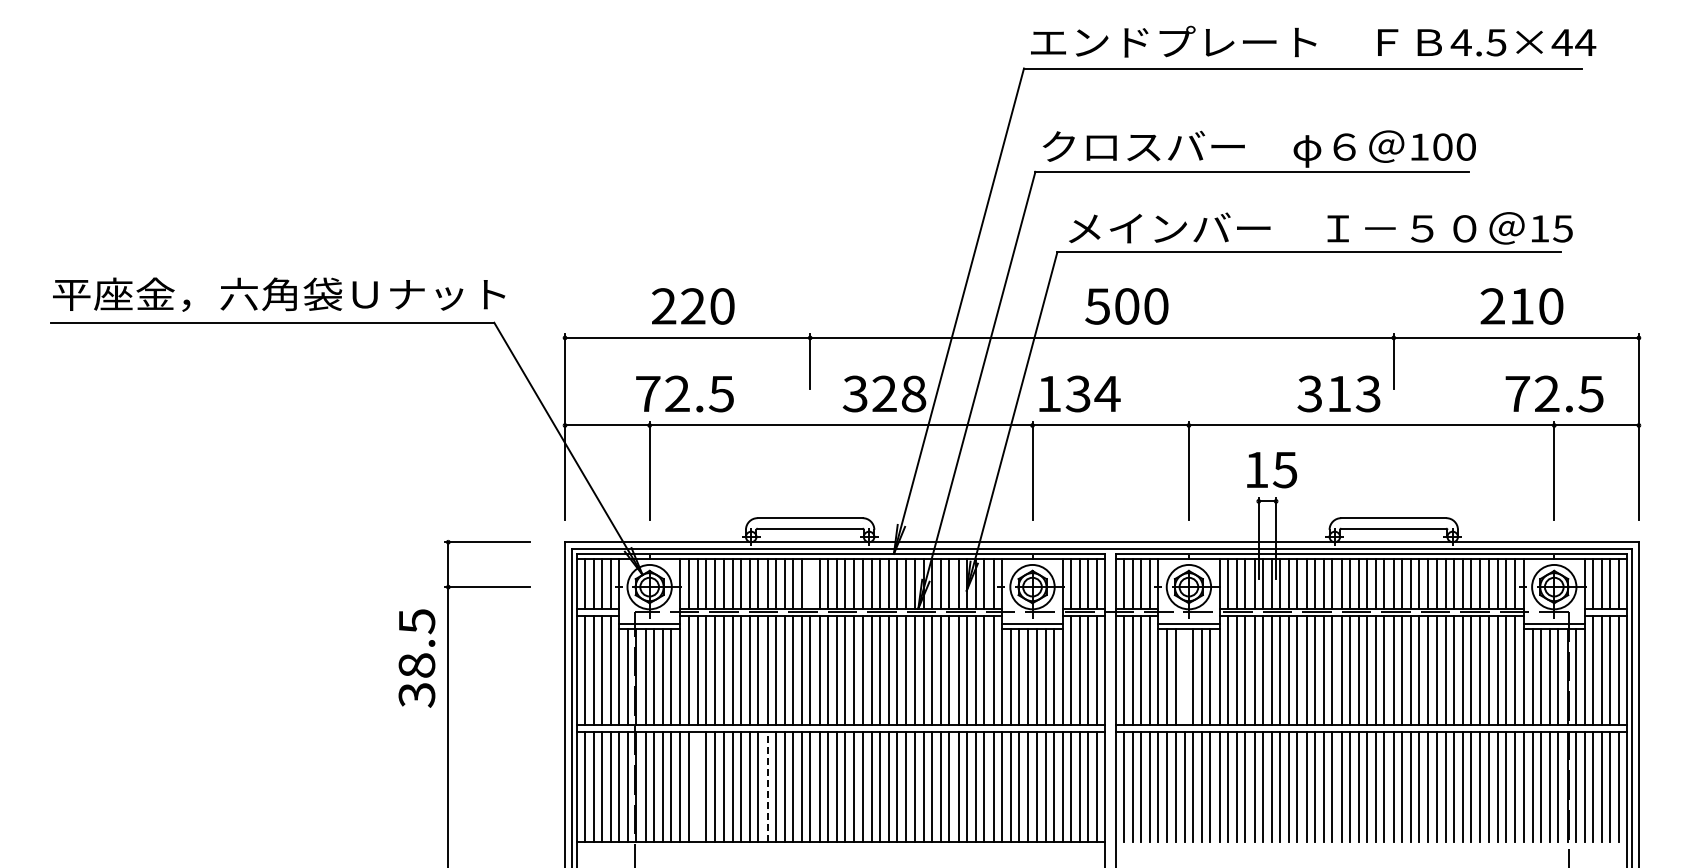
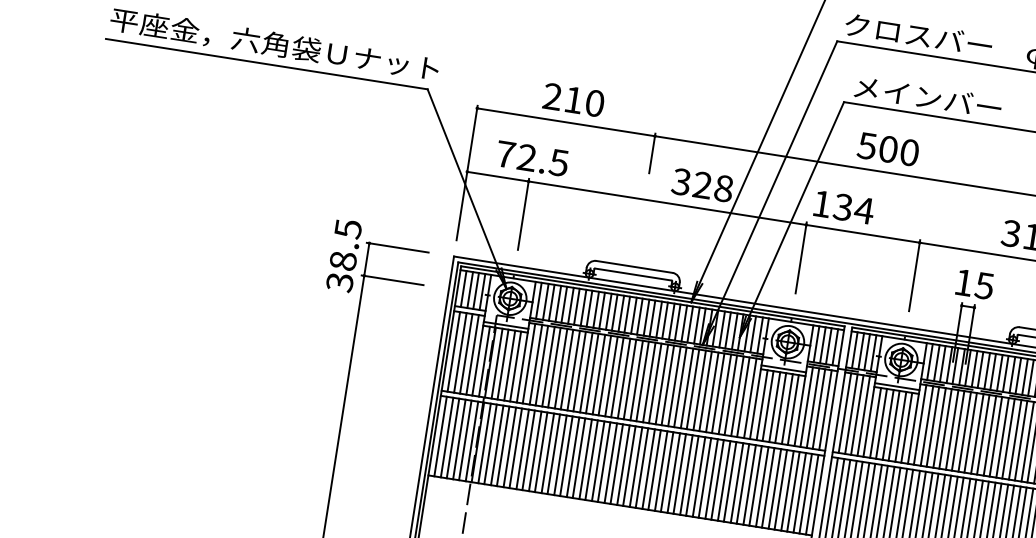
text: (693, 306) -> (573, 100), 220 -> 210
text: (684, 393) -> (532, 158), moved
line: (810, 583) -> (627, 314), added
text: (416, 658) -> (343, 255), moved
line: (1184, 677) -> (887, 425), added
line: (698, 787) -> (522, 449), added
line: (767, 787) -> (573, 457), dashed -> solid

